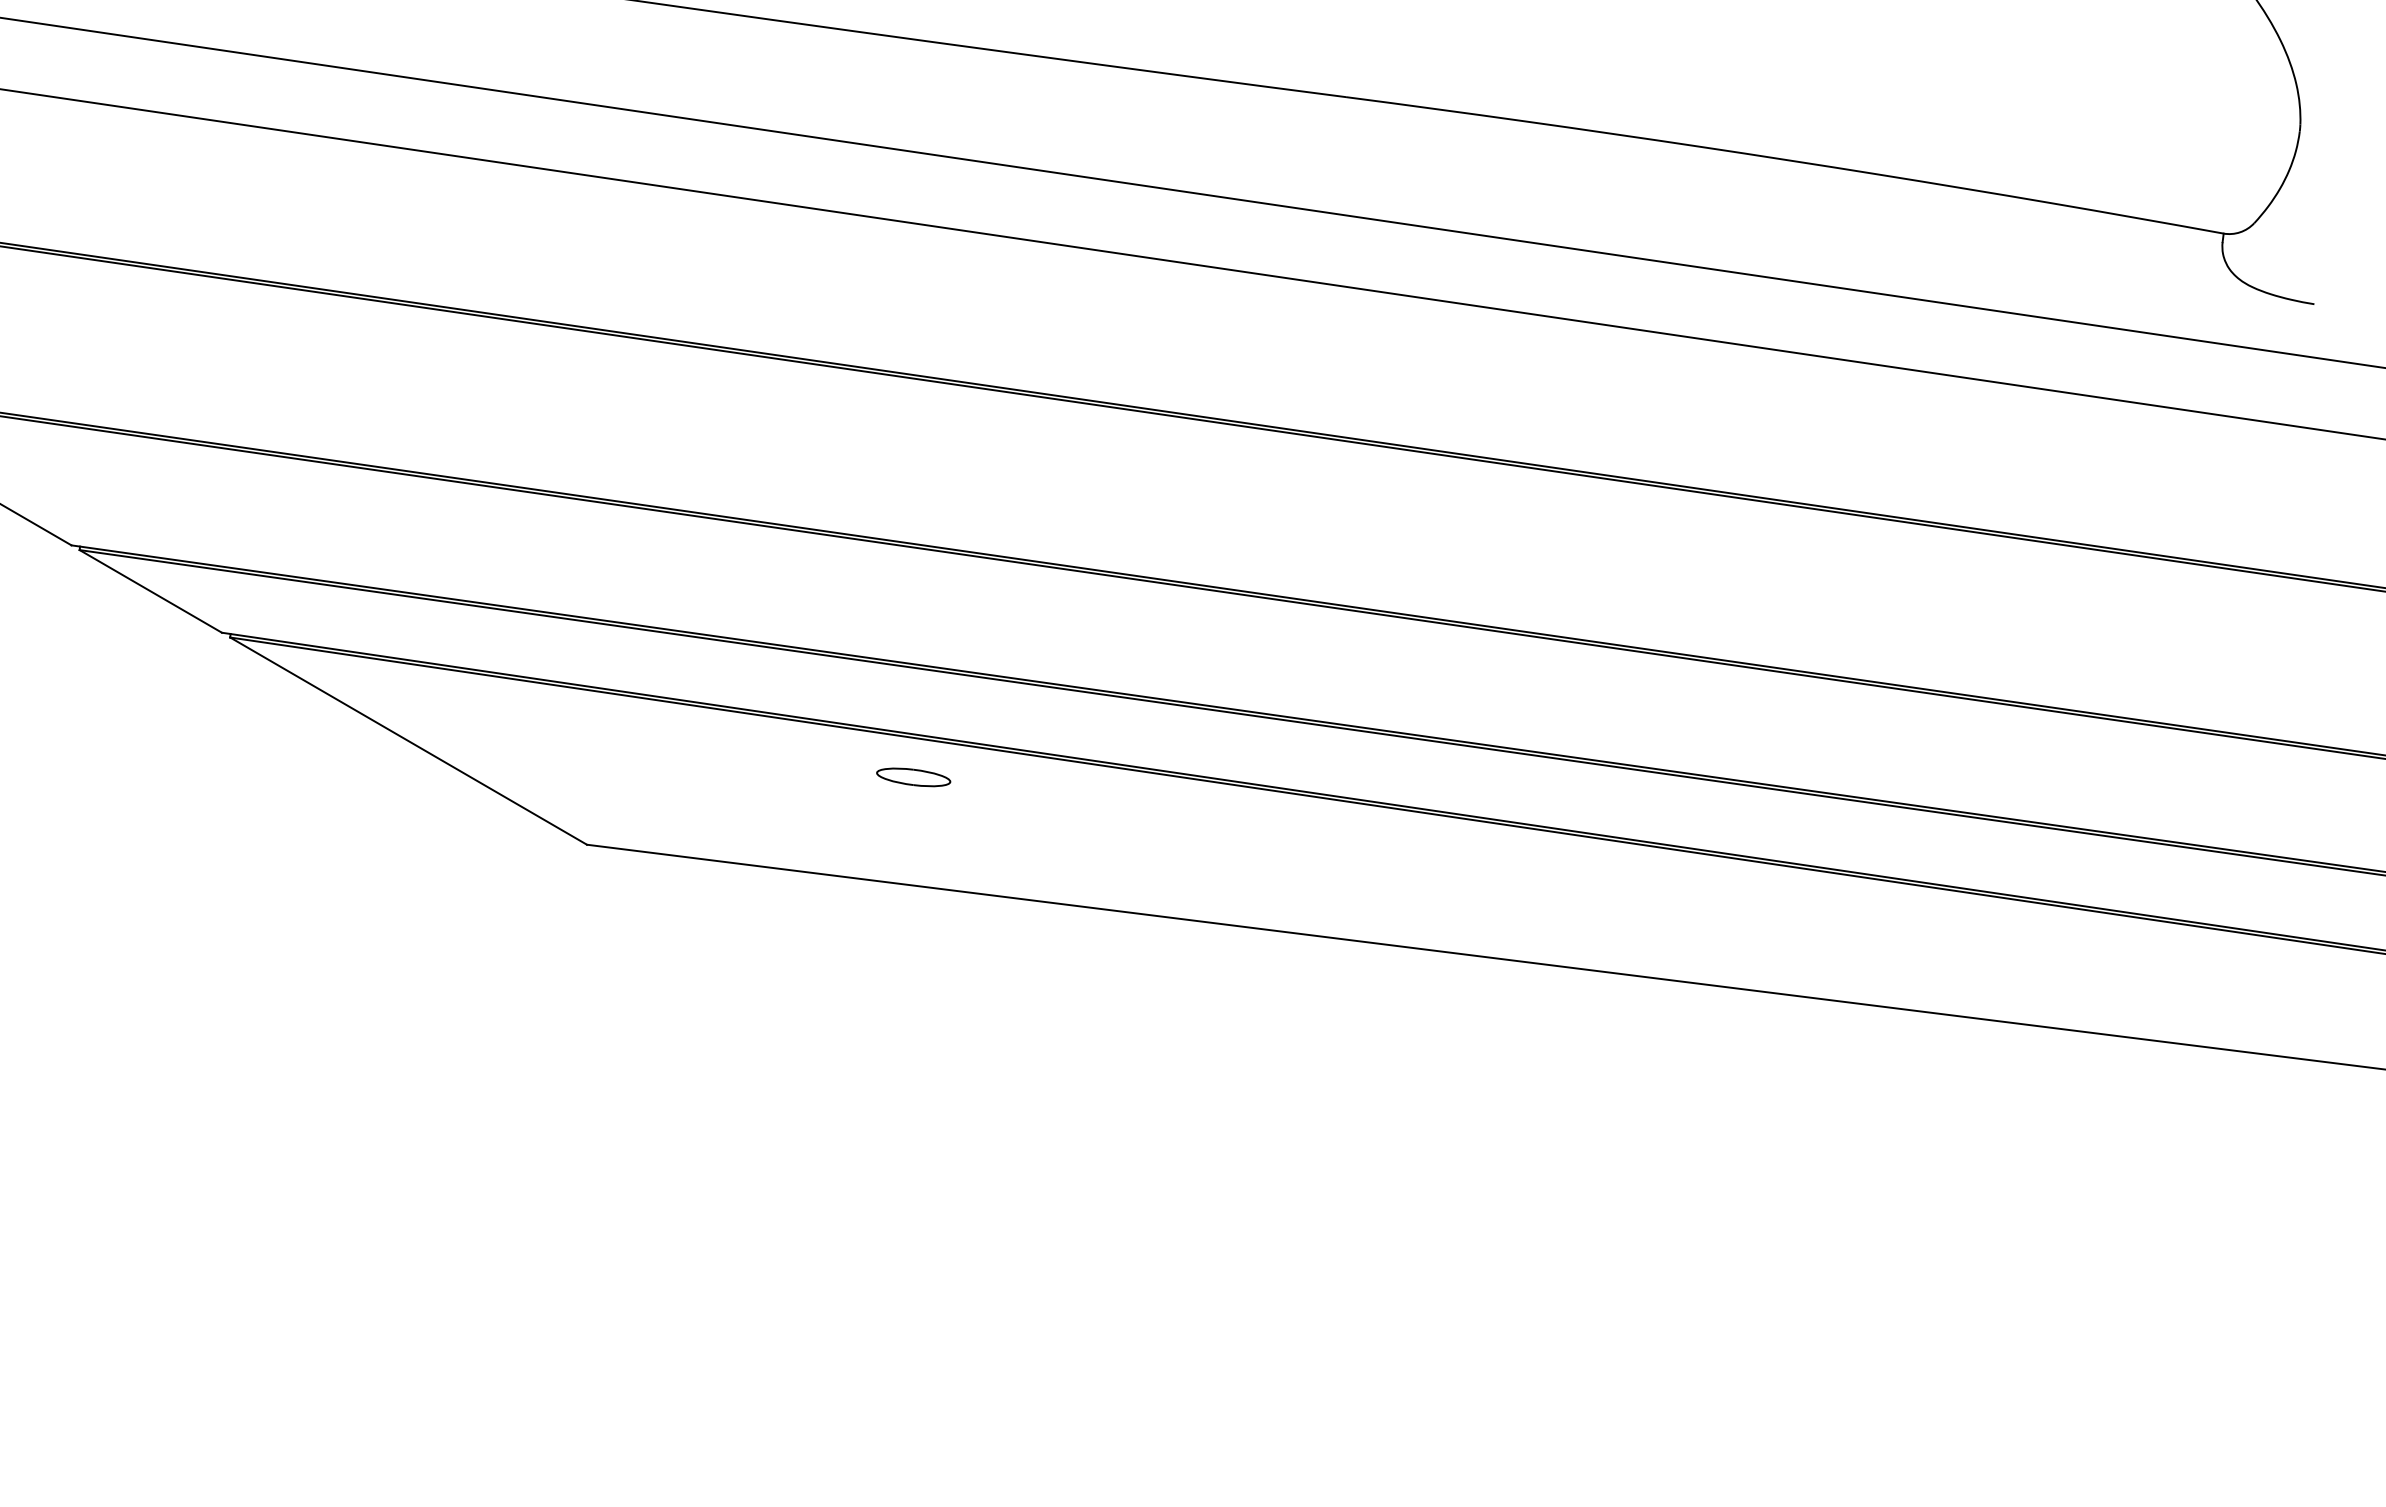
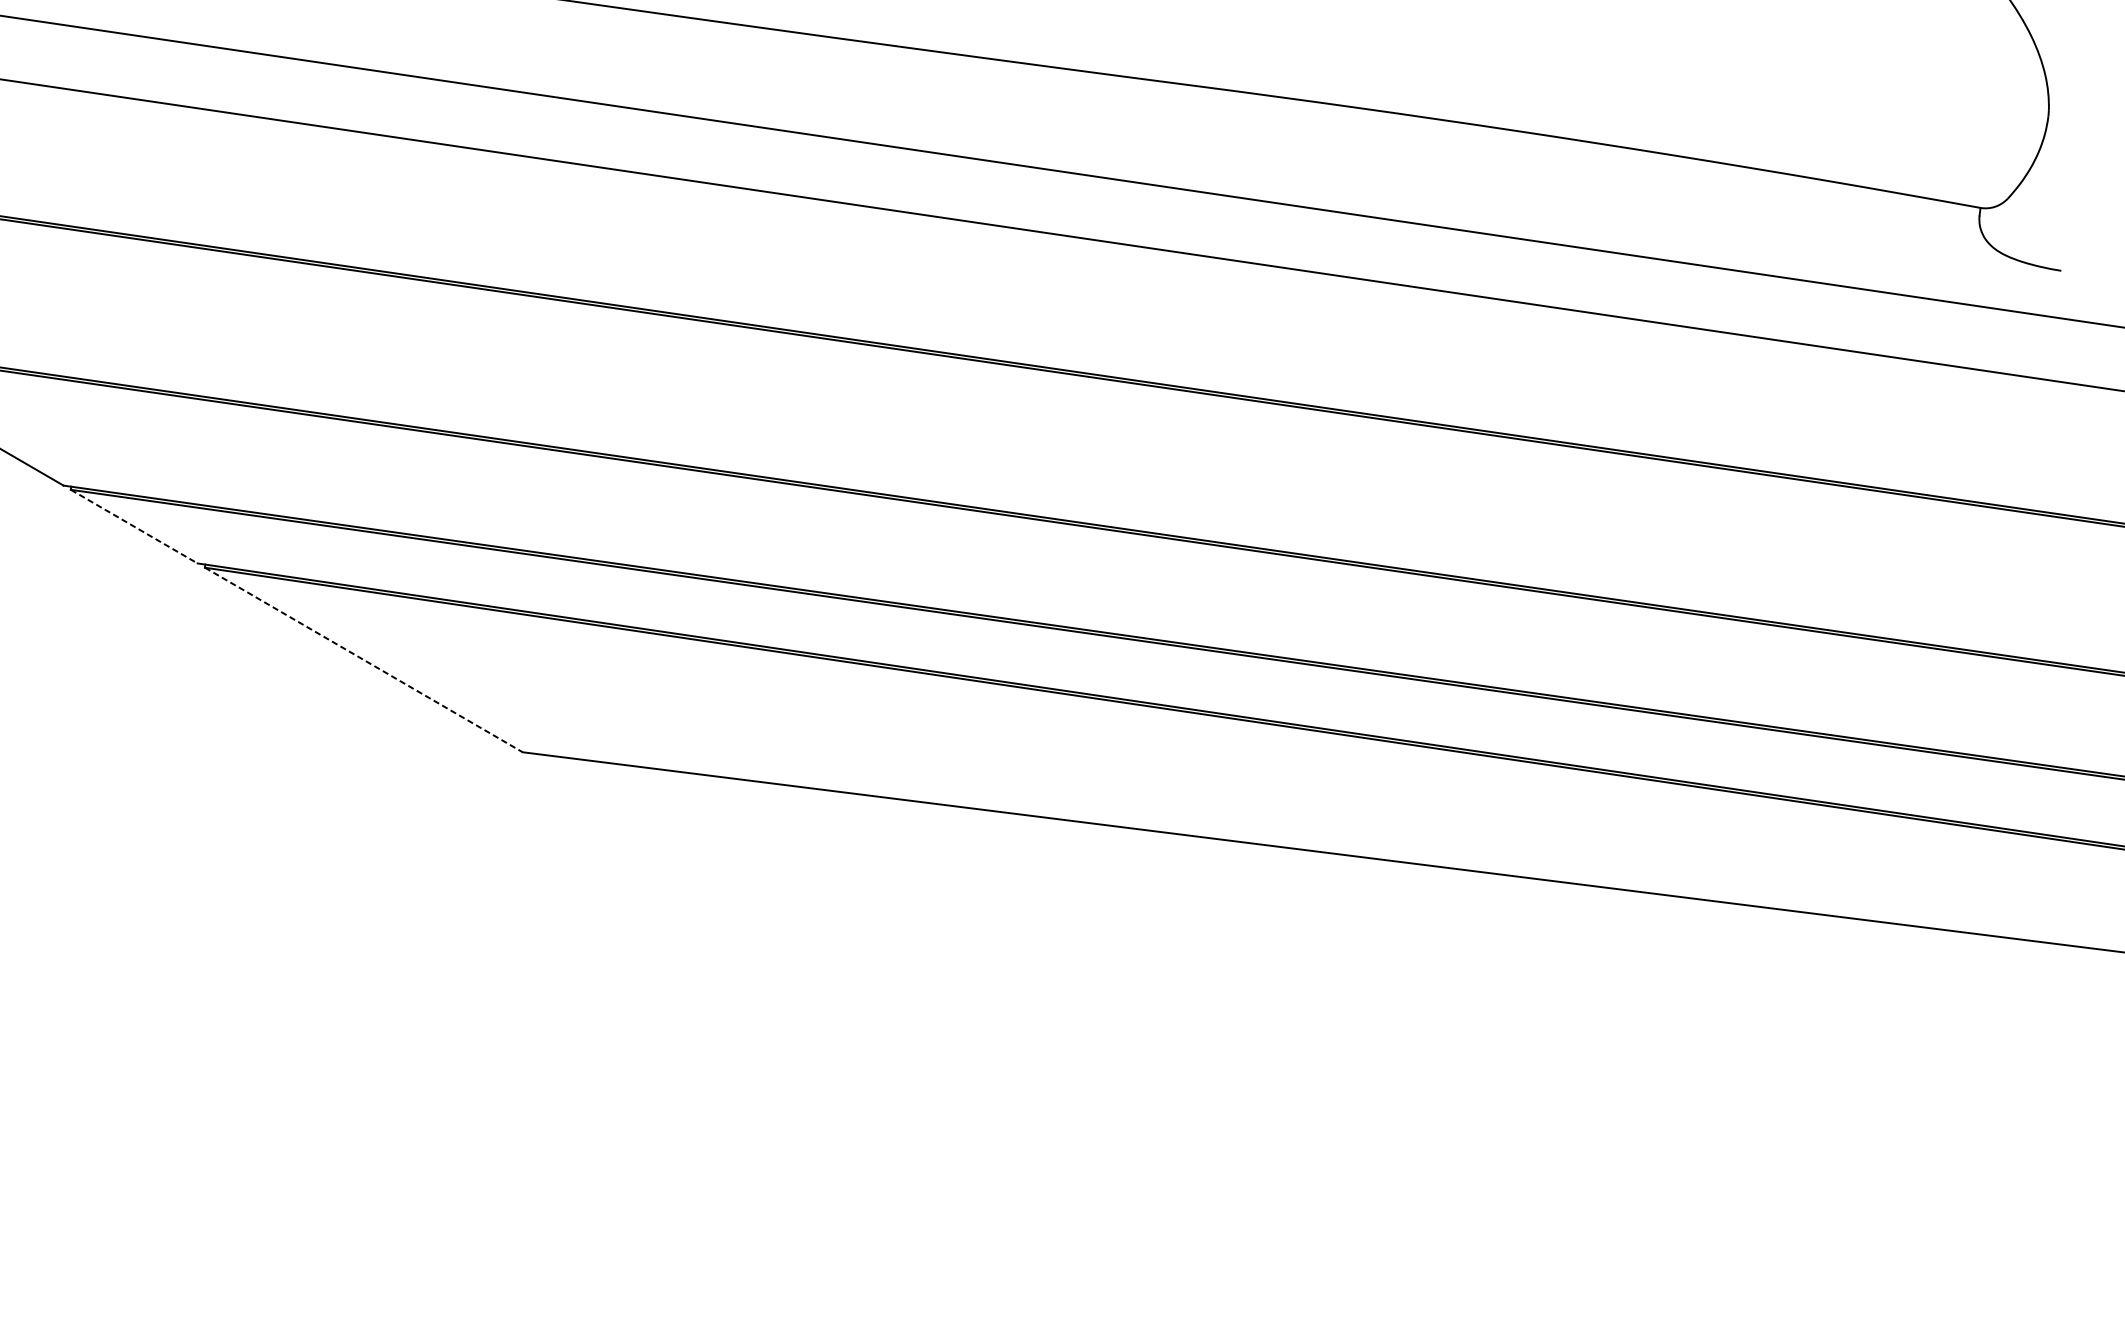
line: (151, 591) -> (134, 526), solid -> dashed
line: (409, 741) -> (364, 660), solid -> dashed
part: (913, 777) -> (813, 692), removed

